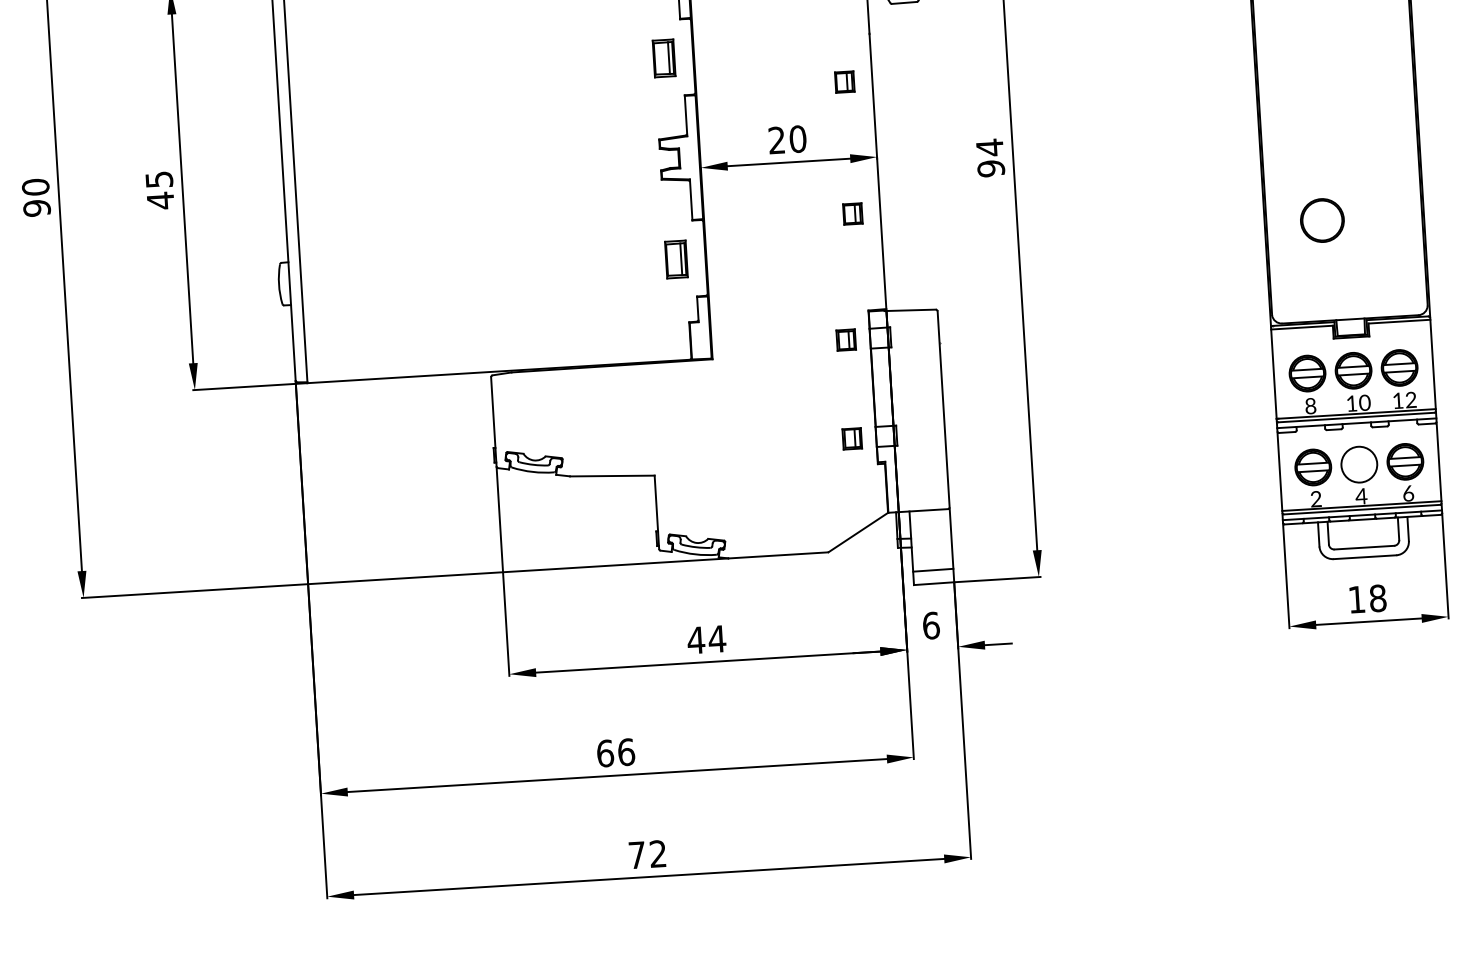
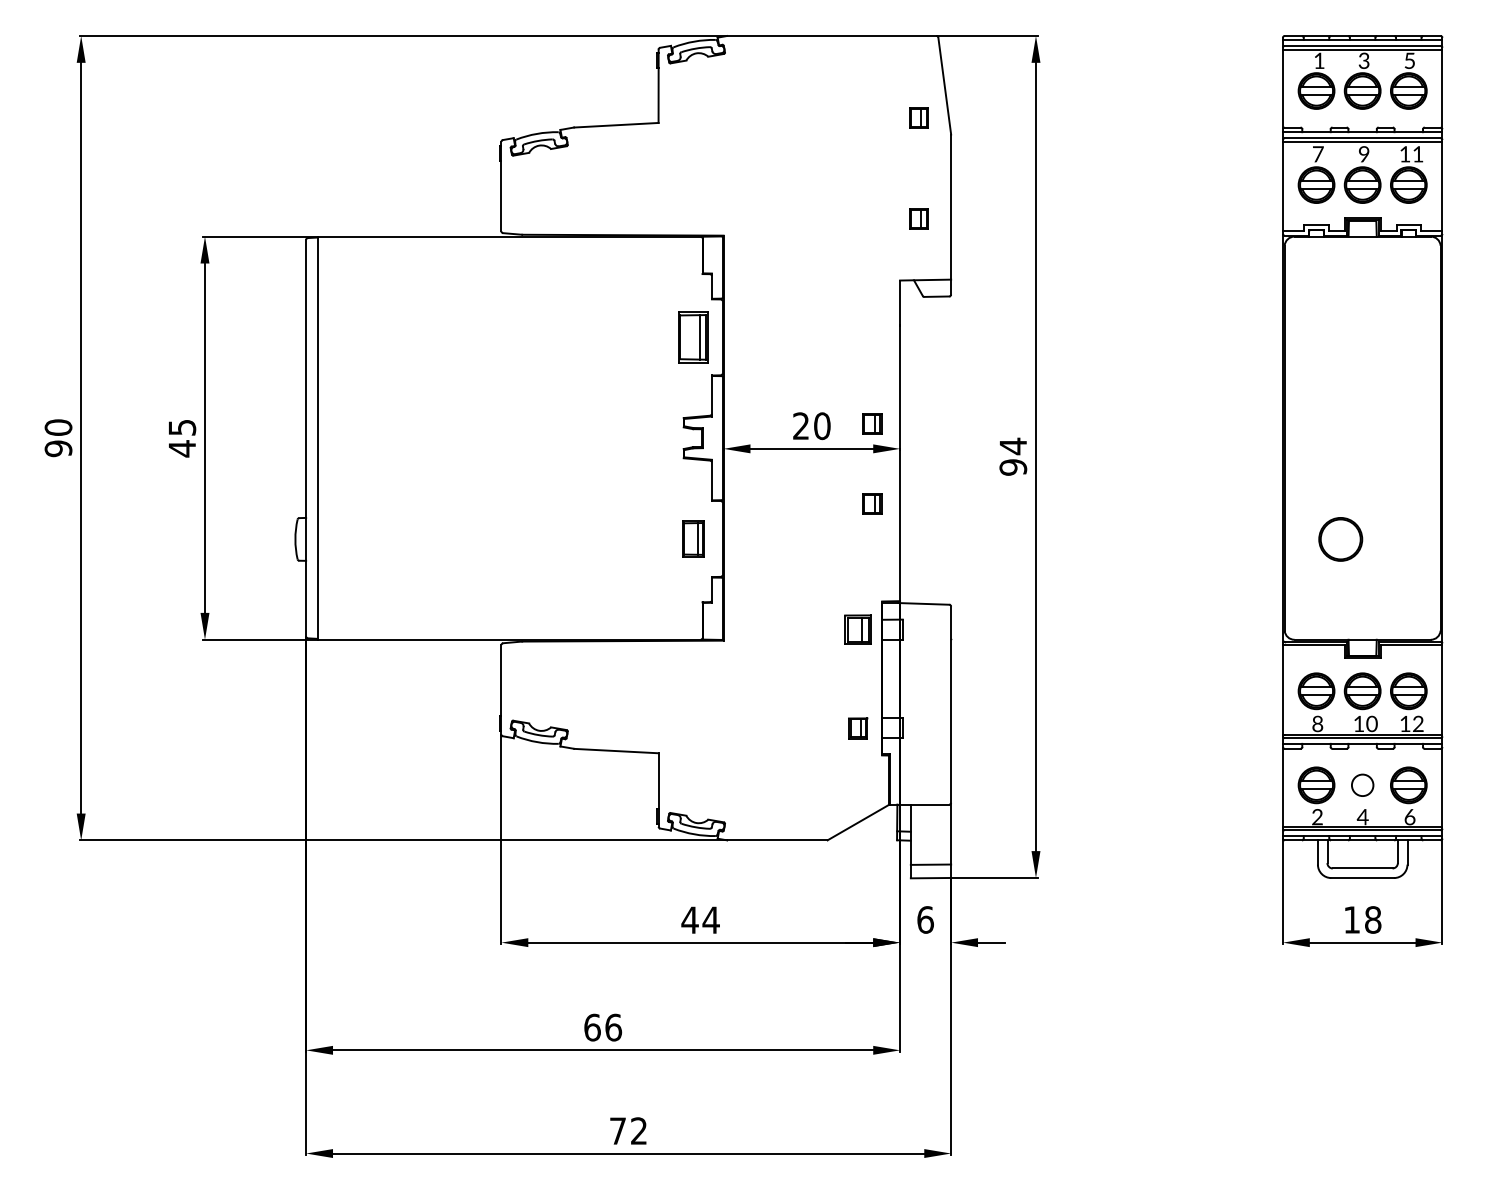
part: (664, 58) -> (693, 337), size x1.4
part: (844, 81) -> (872, 423), moved
part: (846, 339) -> (858, 629), size x1.4
circle: (1359, 464) -> (1362, 785), size x0.6

